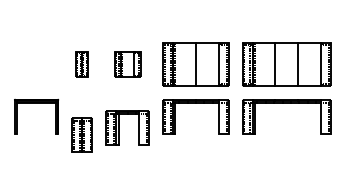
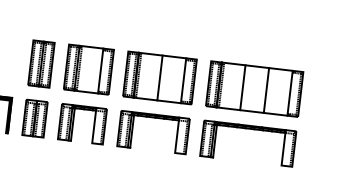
part: (81, 64) -> (40, 63), size x1.67
part: (127, 64) -> (88, 69), size x1.67
part: (119, 127) -> (74, 122), moved
part: (81, 134) -> (34, 118), moved

